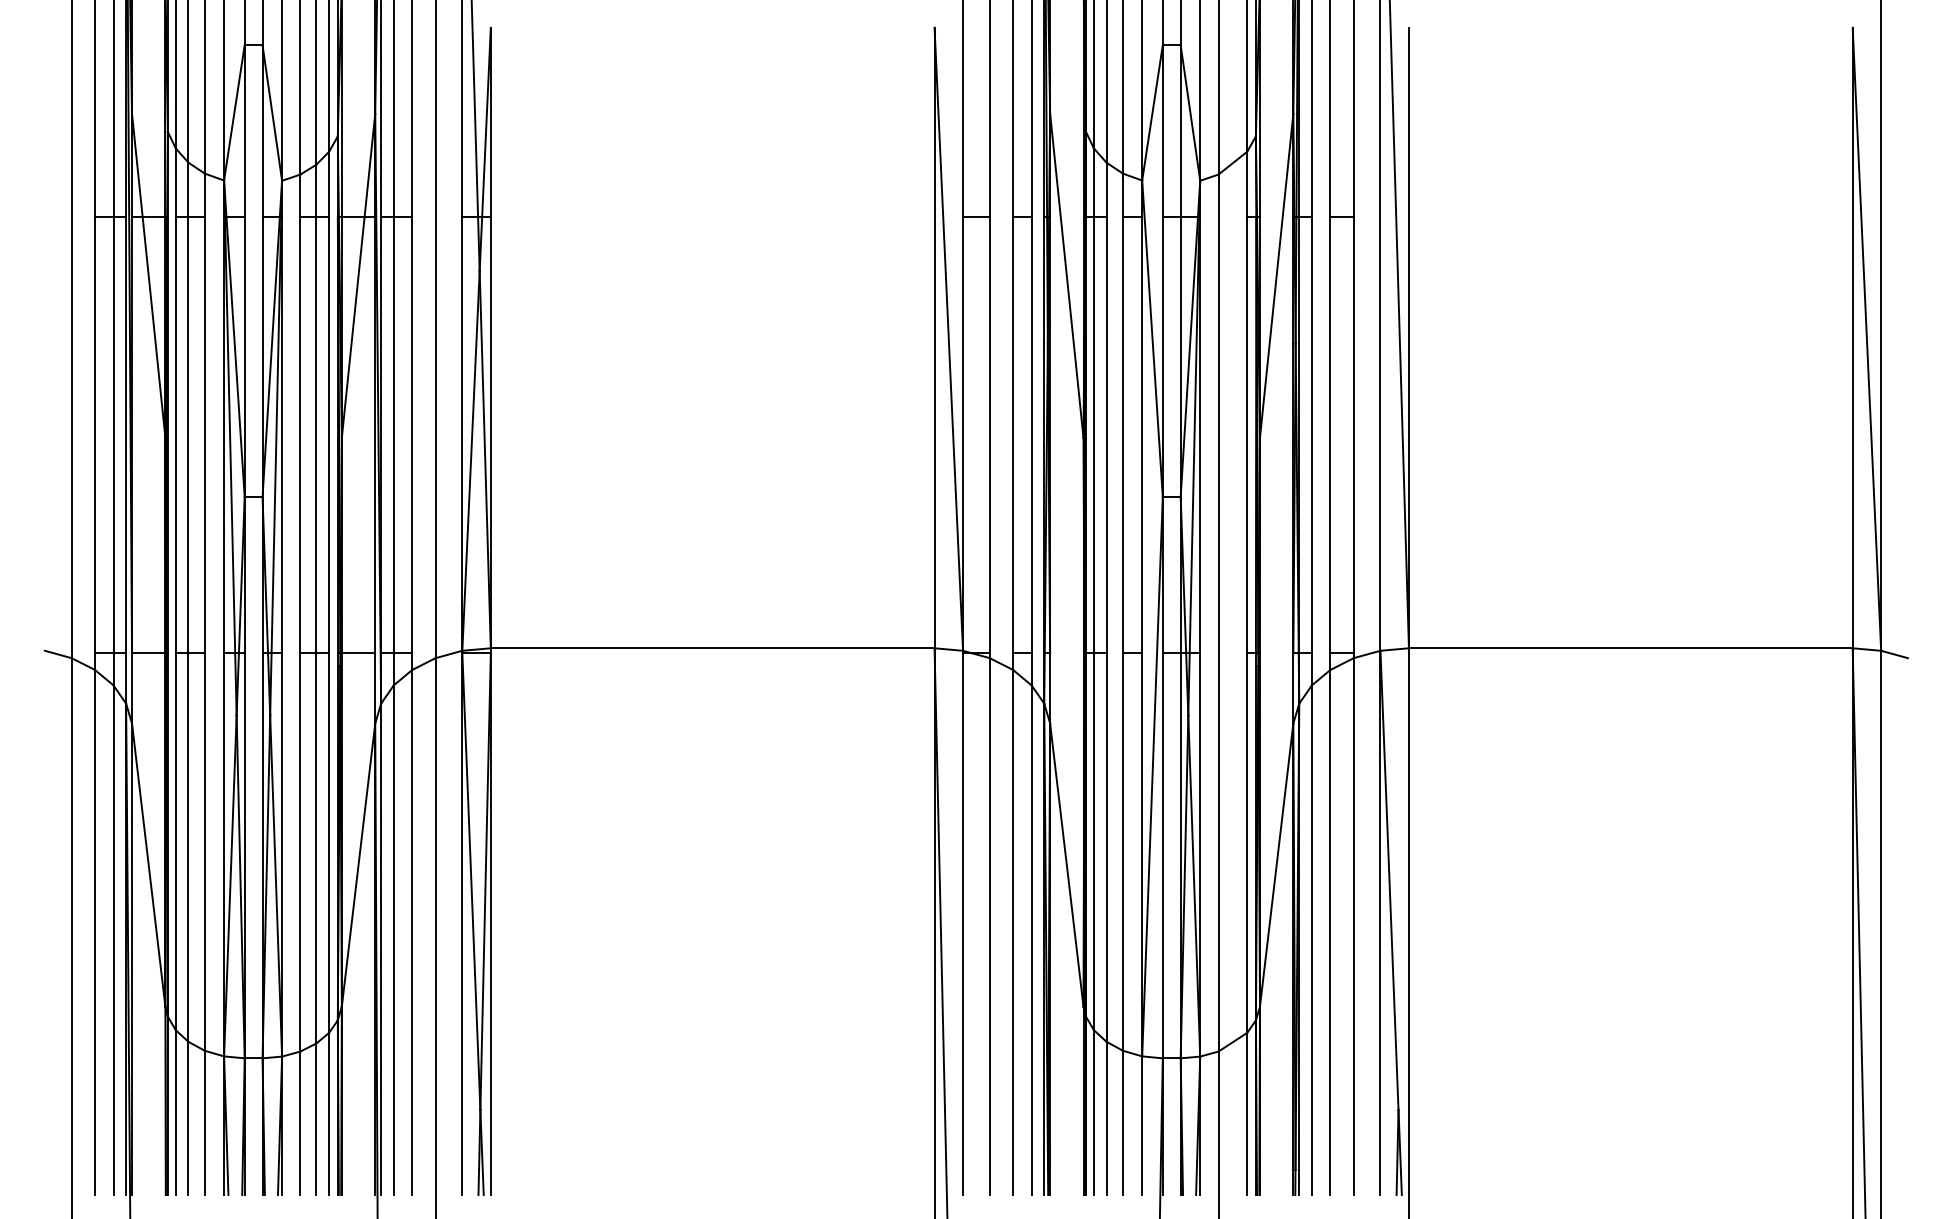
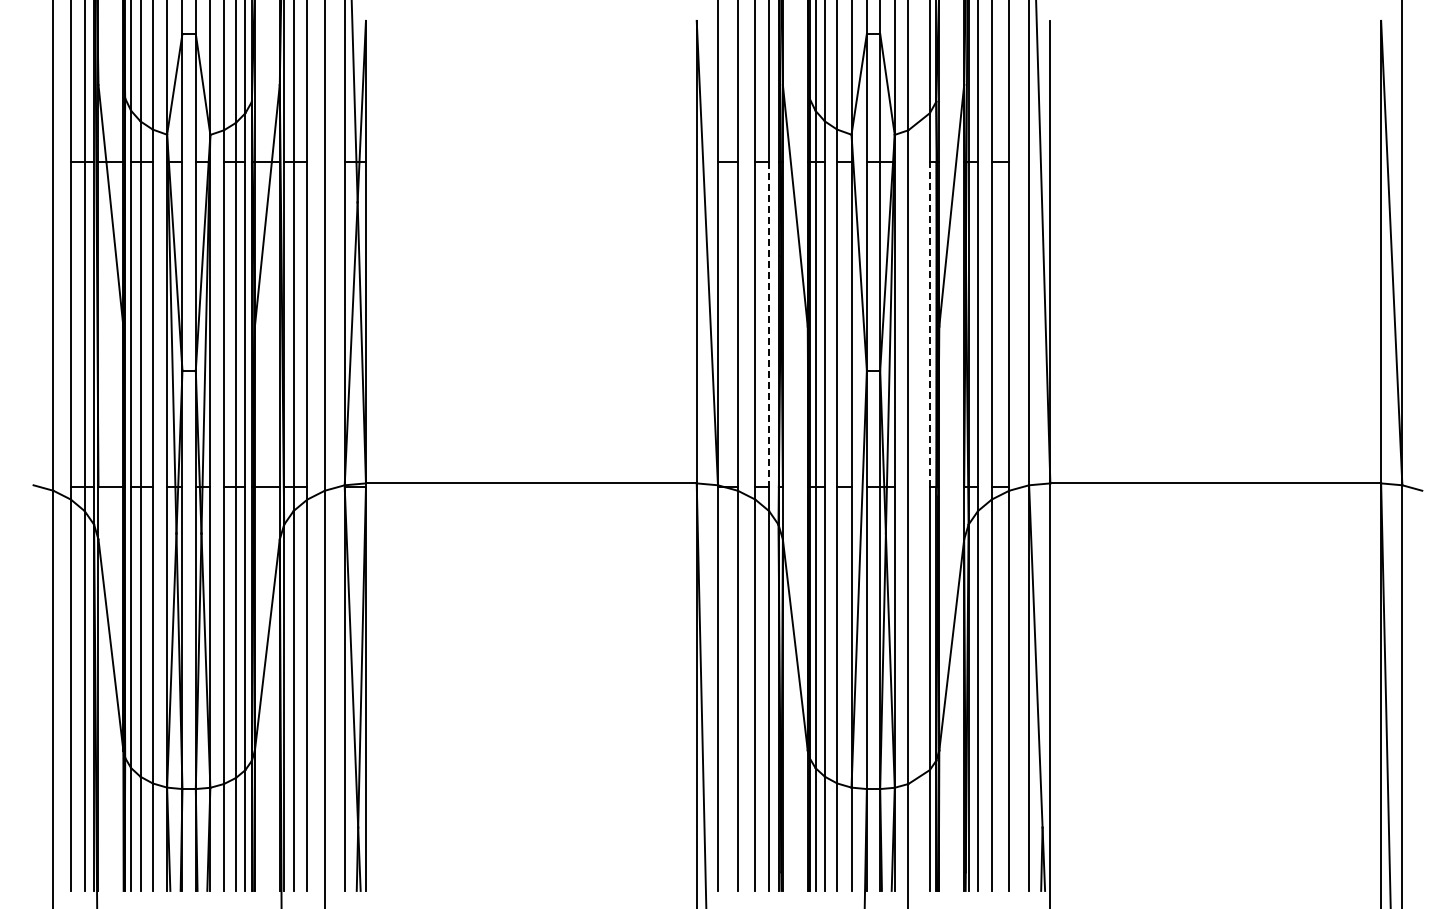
line: (1246, 435) -> (929, 324), solid -> dashed
line: (1032, 436) -> (769, 325), solid -> dashed

